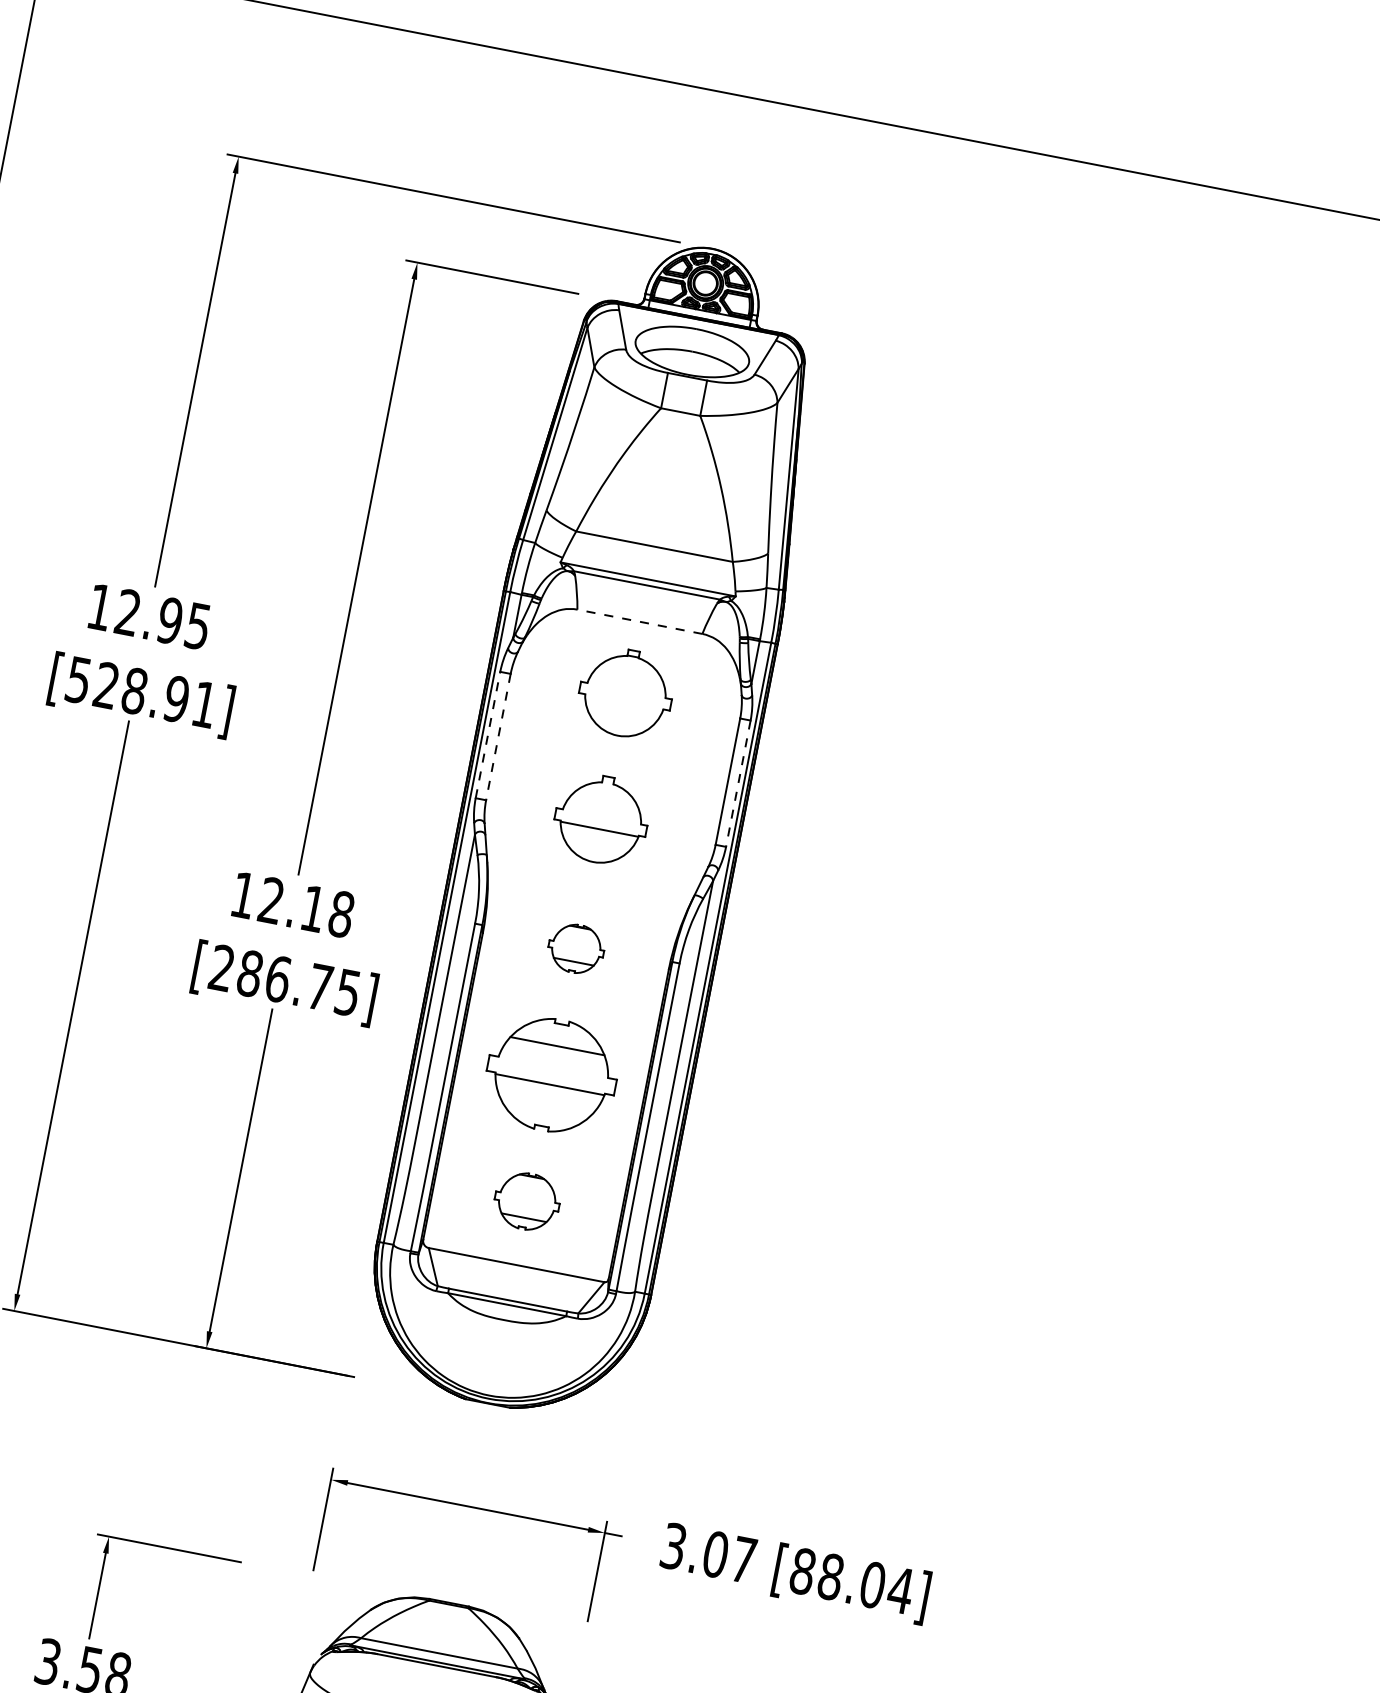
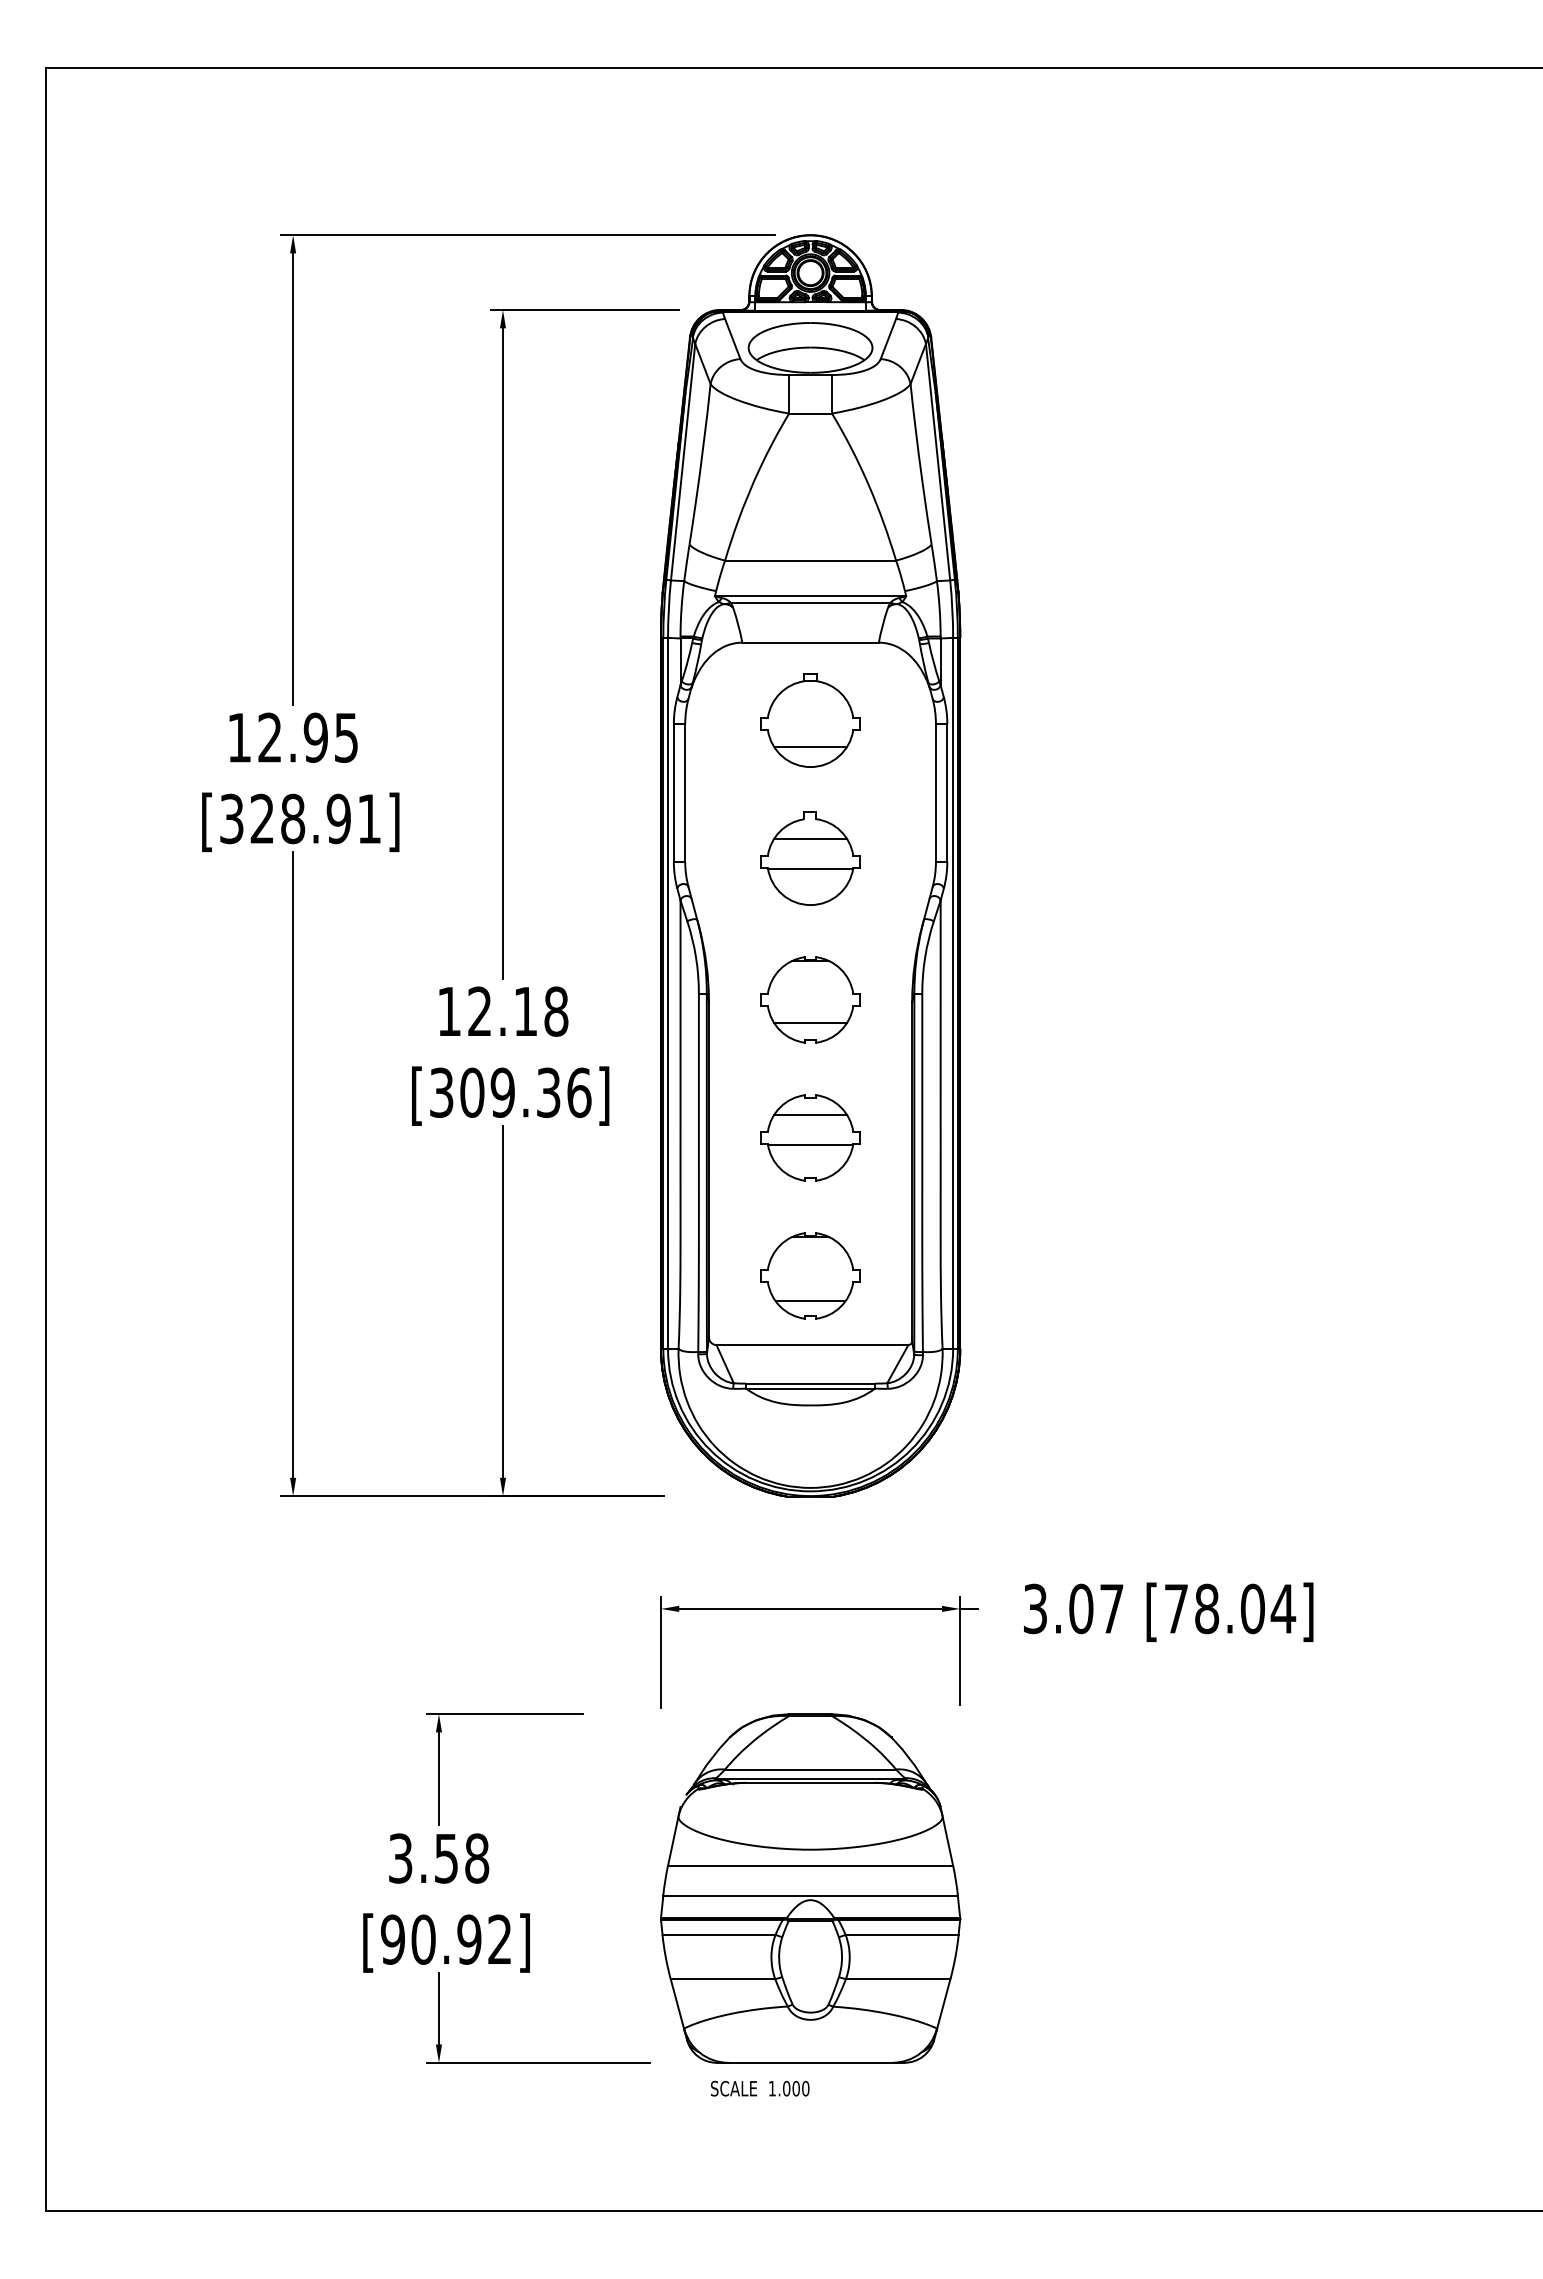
line: (639, 621) -> (810, 642), dashed -> solid
text: (78, 679) -> (231, 818), [528.91] -> [328.91]
line: (621, 717) -> (810, 747), added
line: (487, 734) -> (673, 792), dashed -> solid
line: (498, 737) -> (685, 793), dashed -> solid
line: (738, 784) -> (947, 793), dashed -> solid
line: (604, 801) -> (810, 839), added
part: (576, 948) -> (810, 999), size x1.67
text: (285, 980) -> (510, 1092), [286.75] -> [309.36]
part: (551, 1074) -> (810, 1137), size x0.71
part: (527, 1201) -> (810, 1275), size x1.43
text: (803, 1571) -> (1176, 1608), [88.04] -> [78.04]

